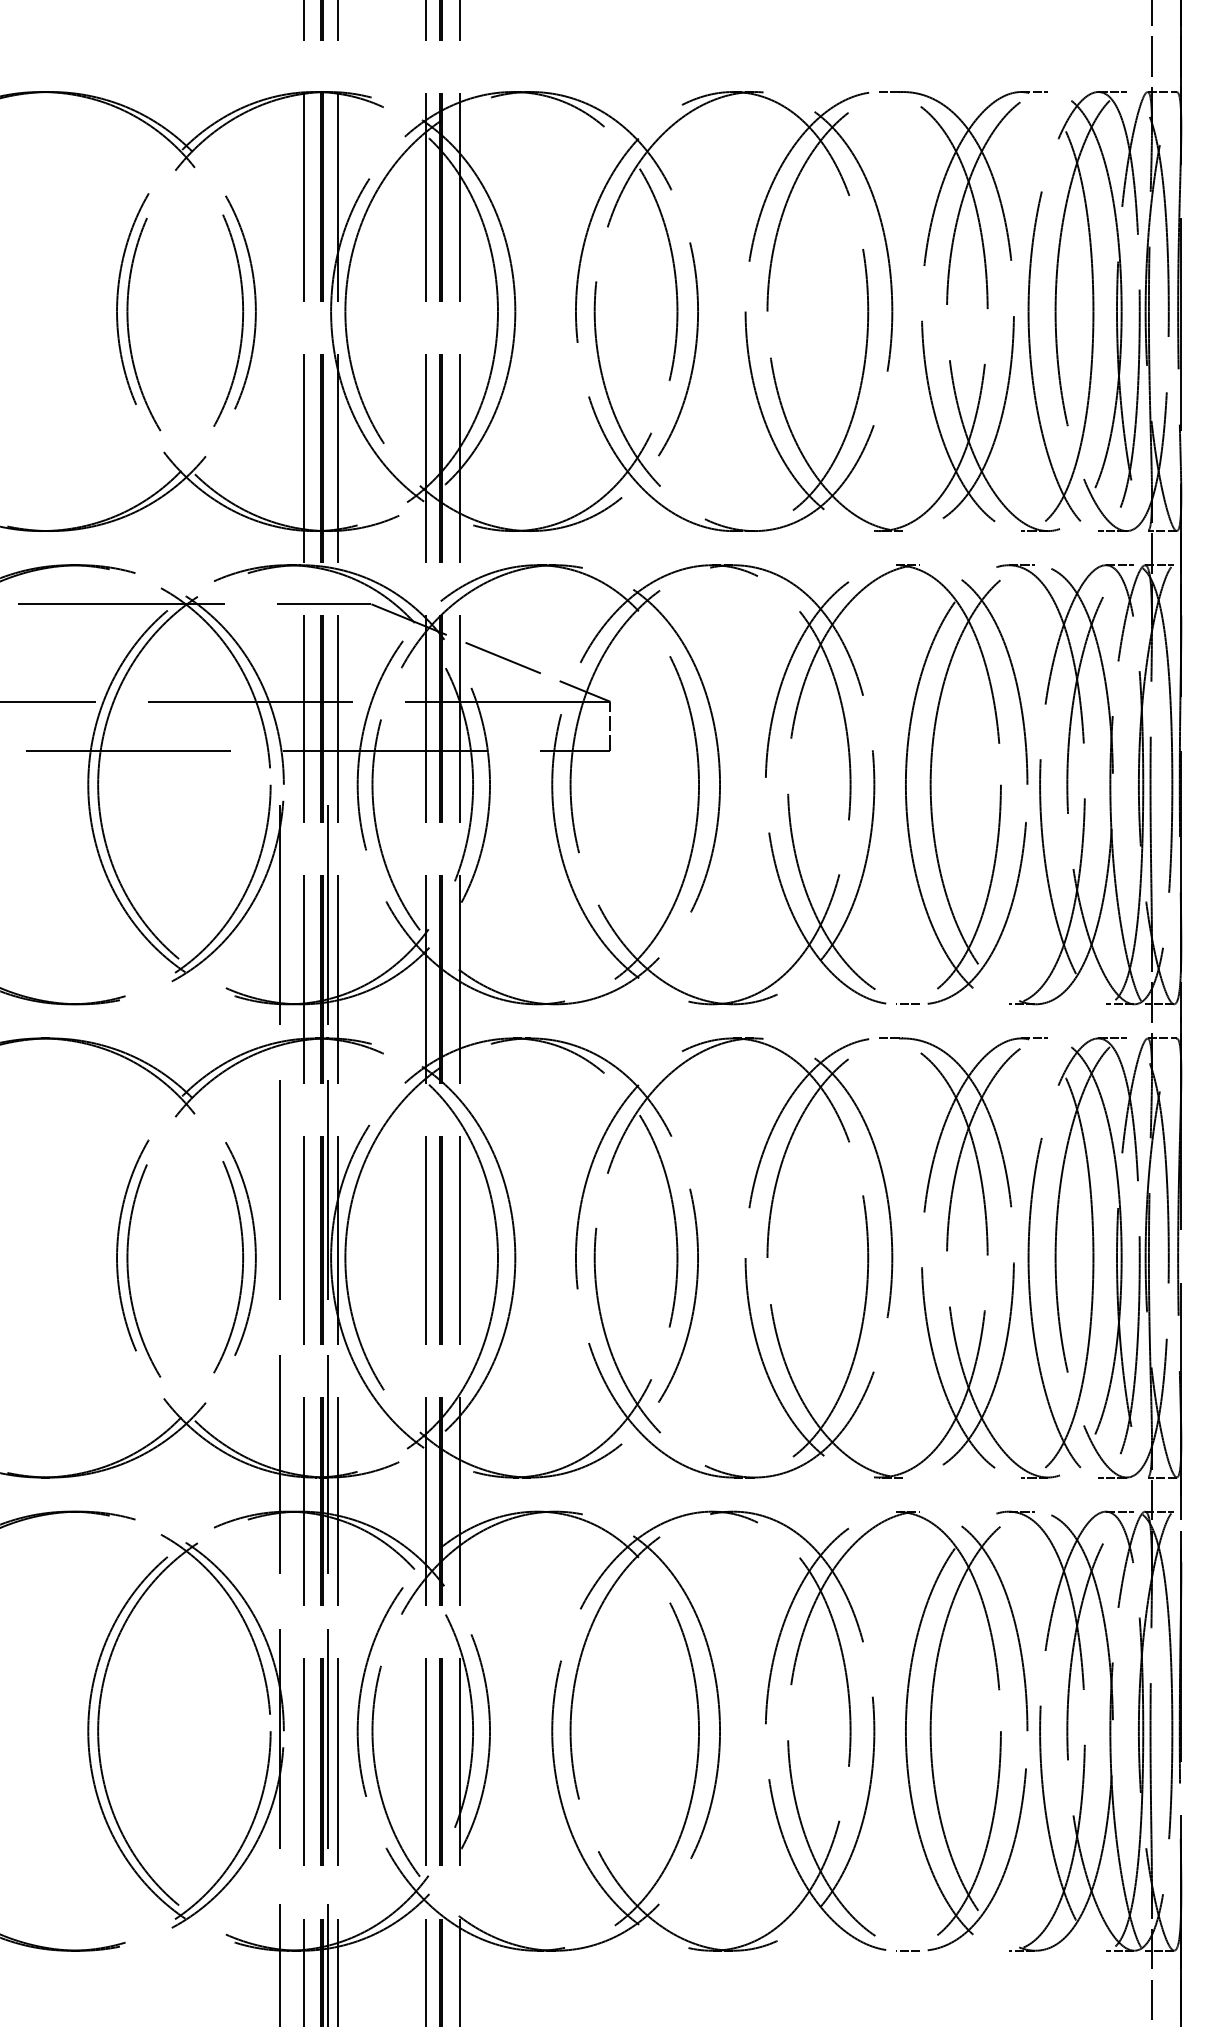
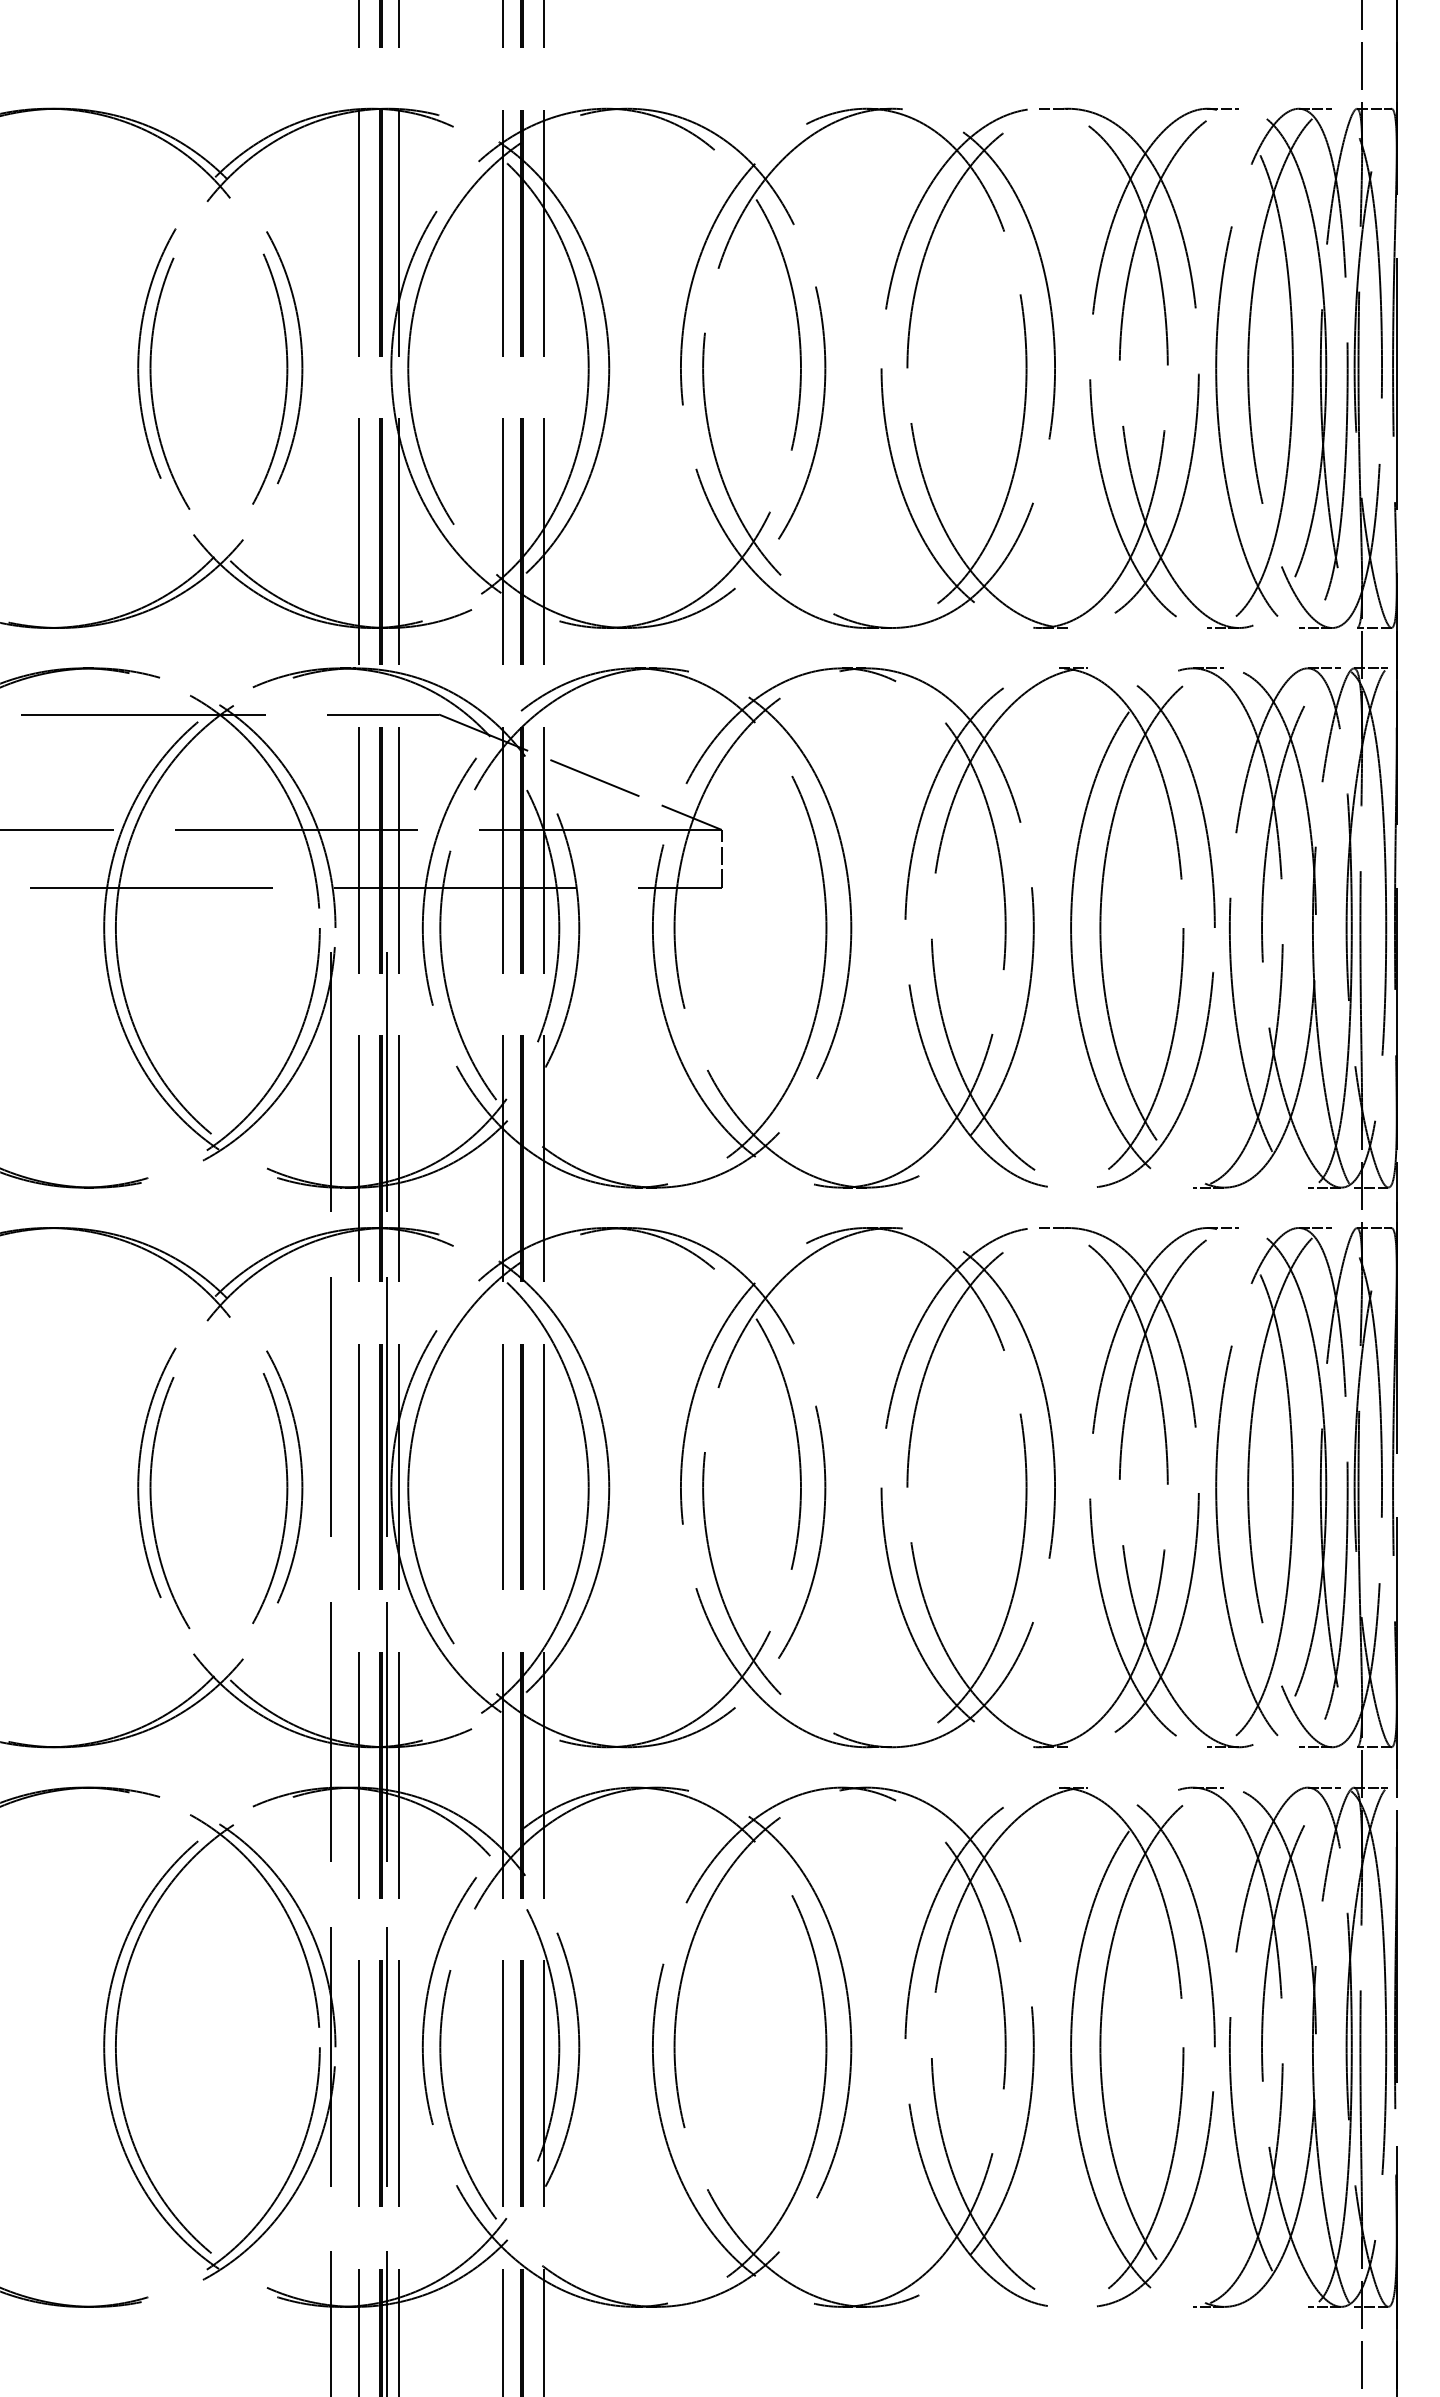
line: (907, 1003) -> (1073, 1186), removed
line: (907, 1950) -> (1073, 2306), removed

